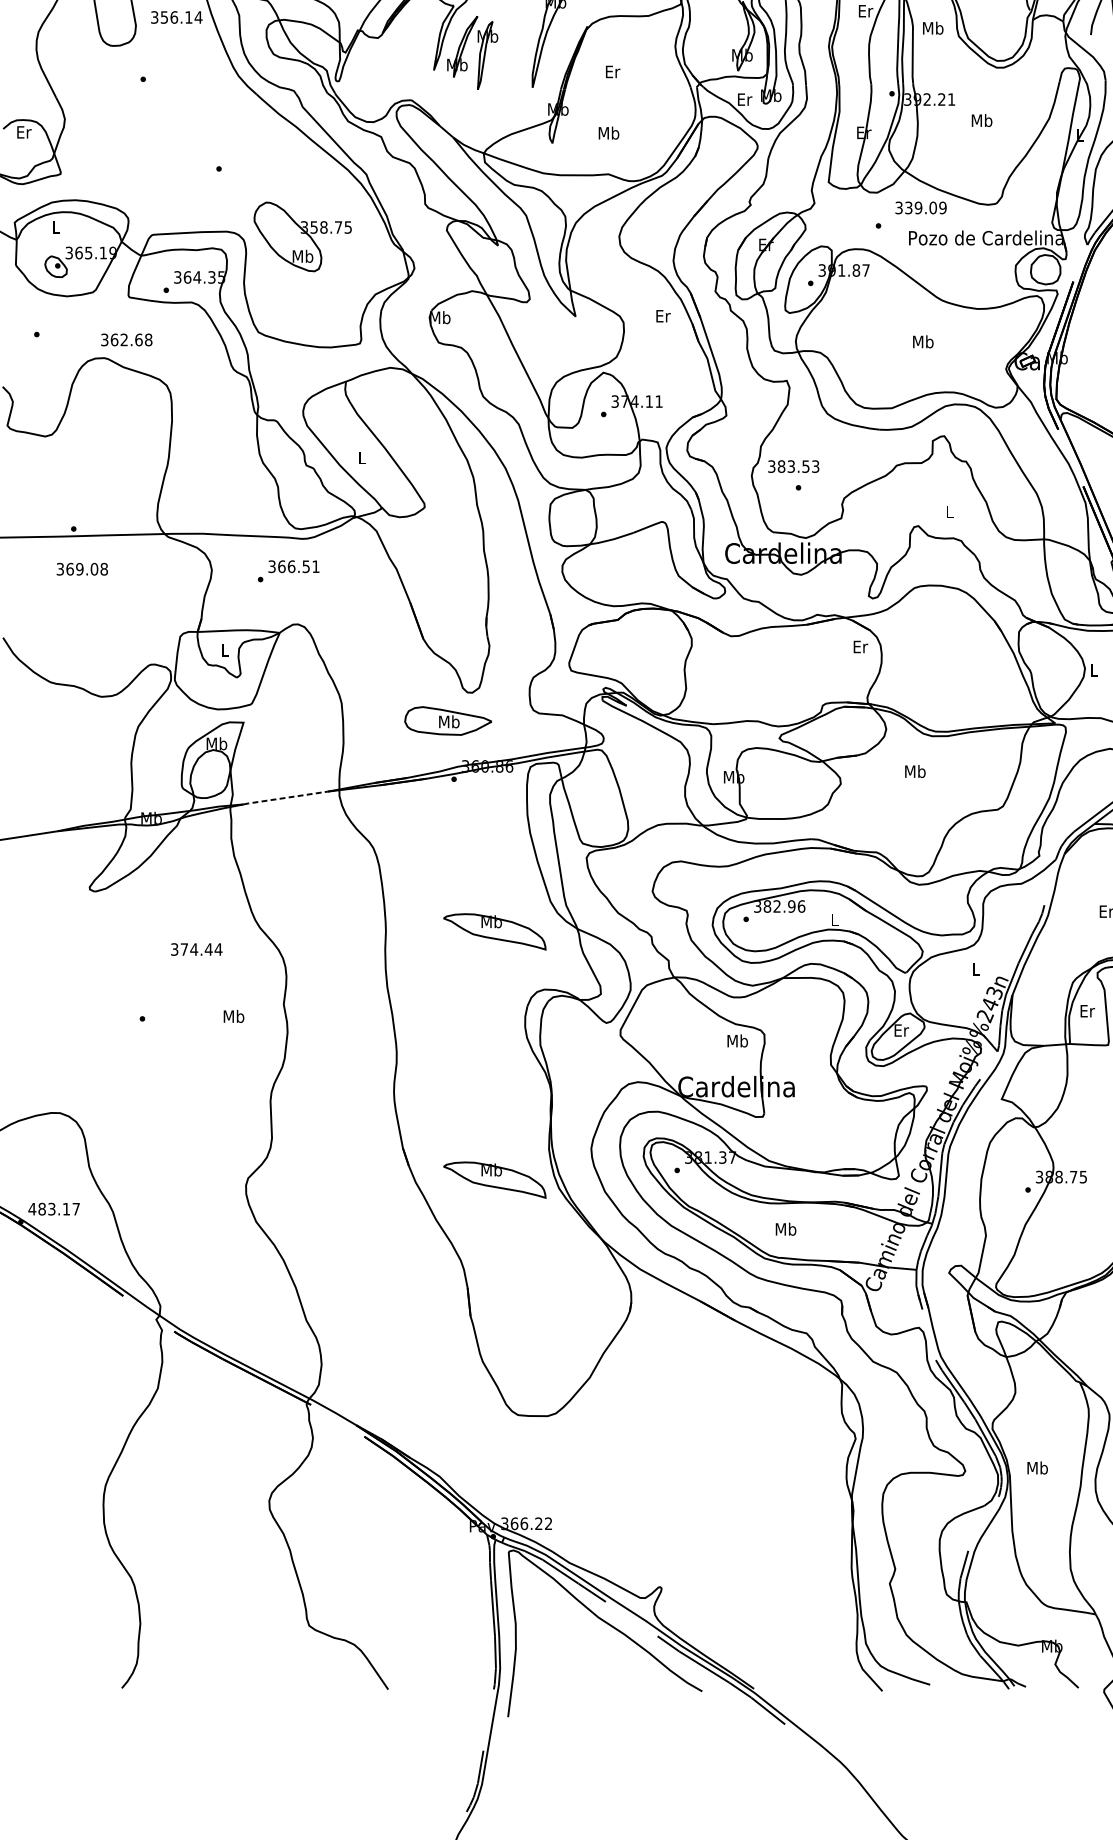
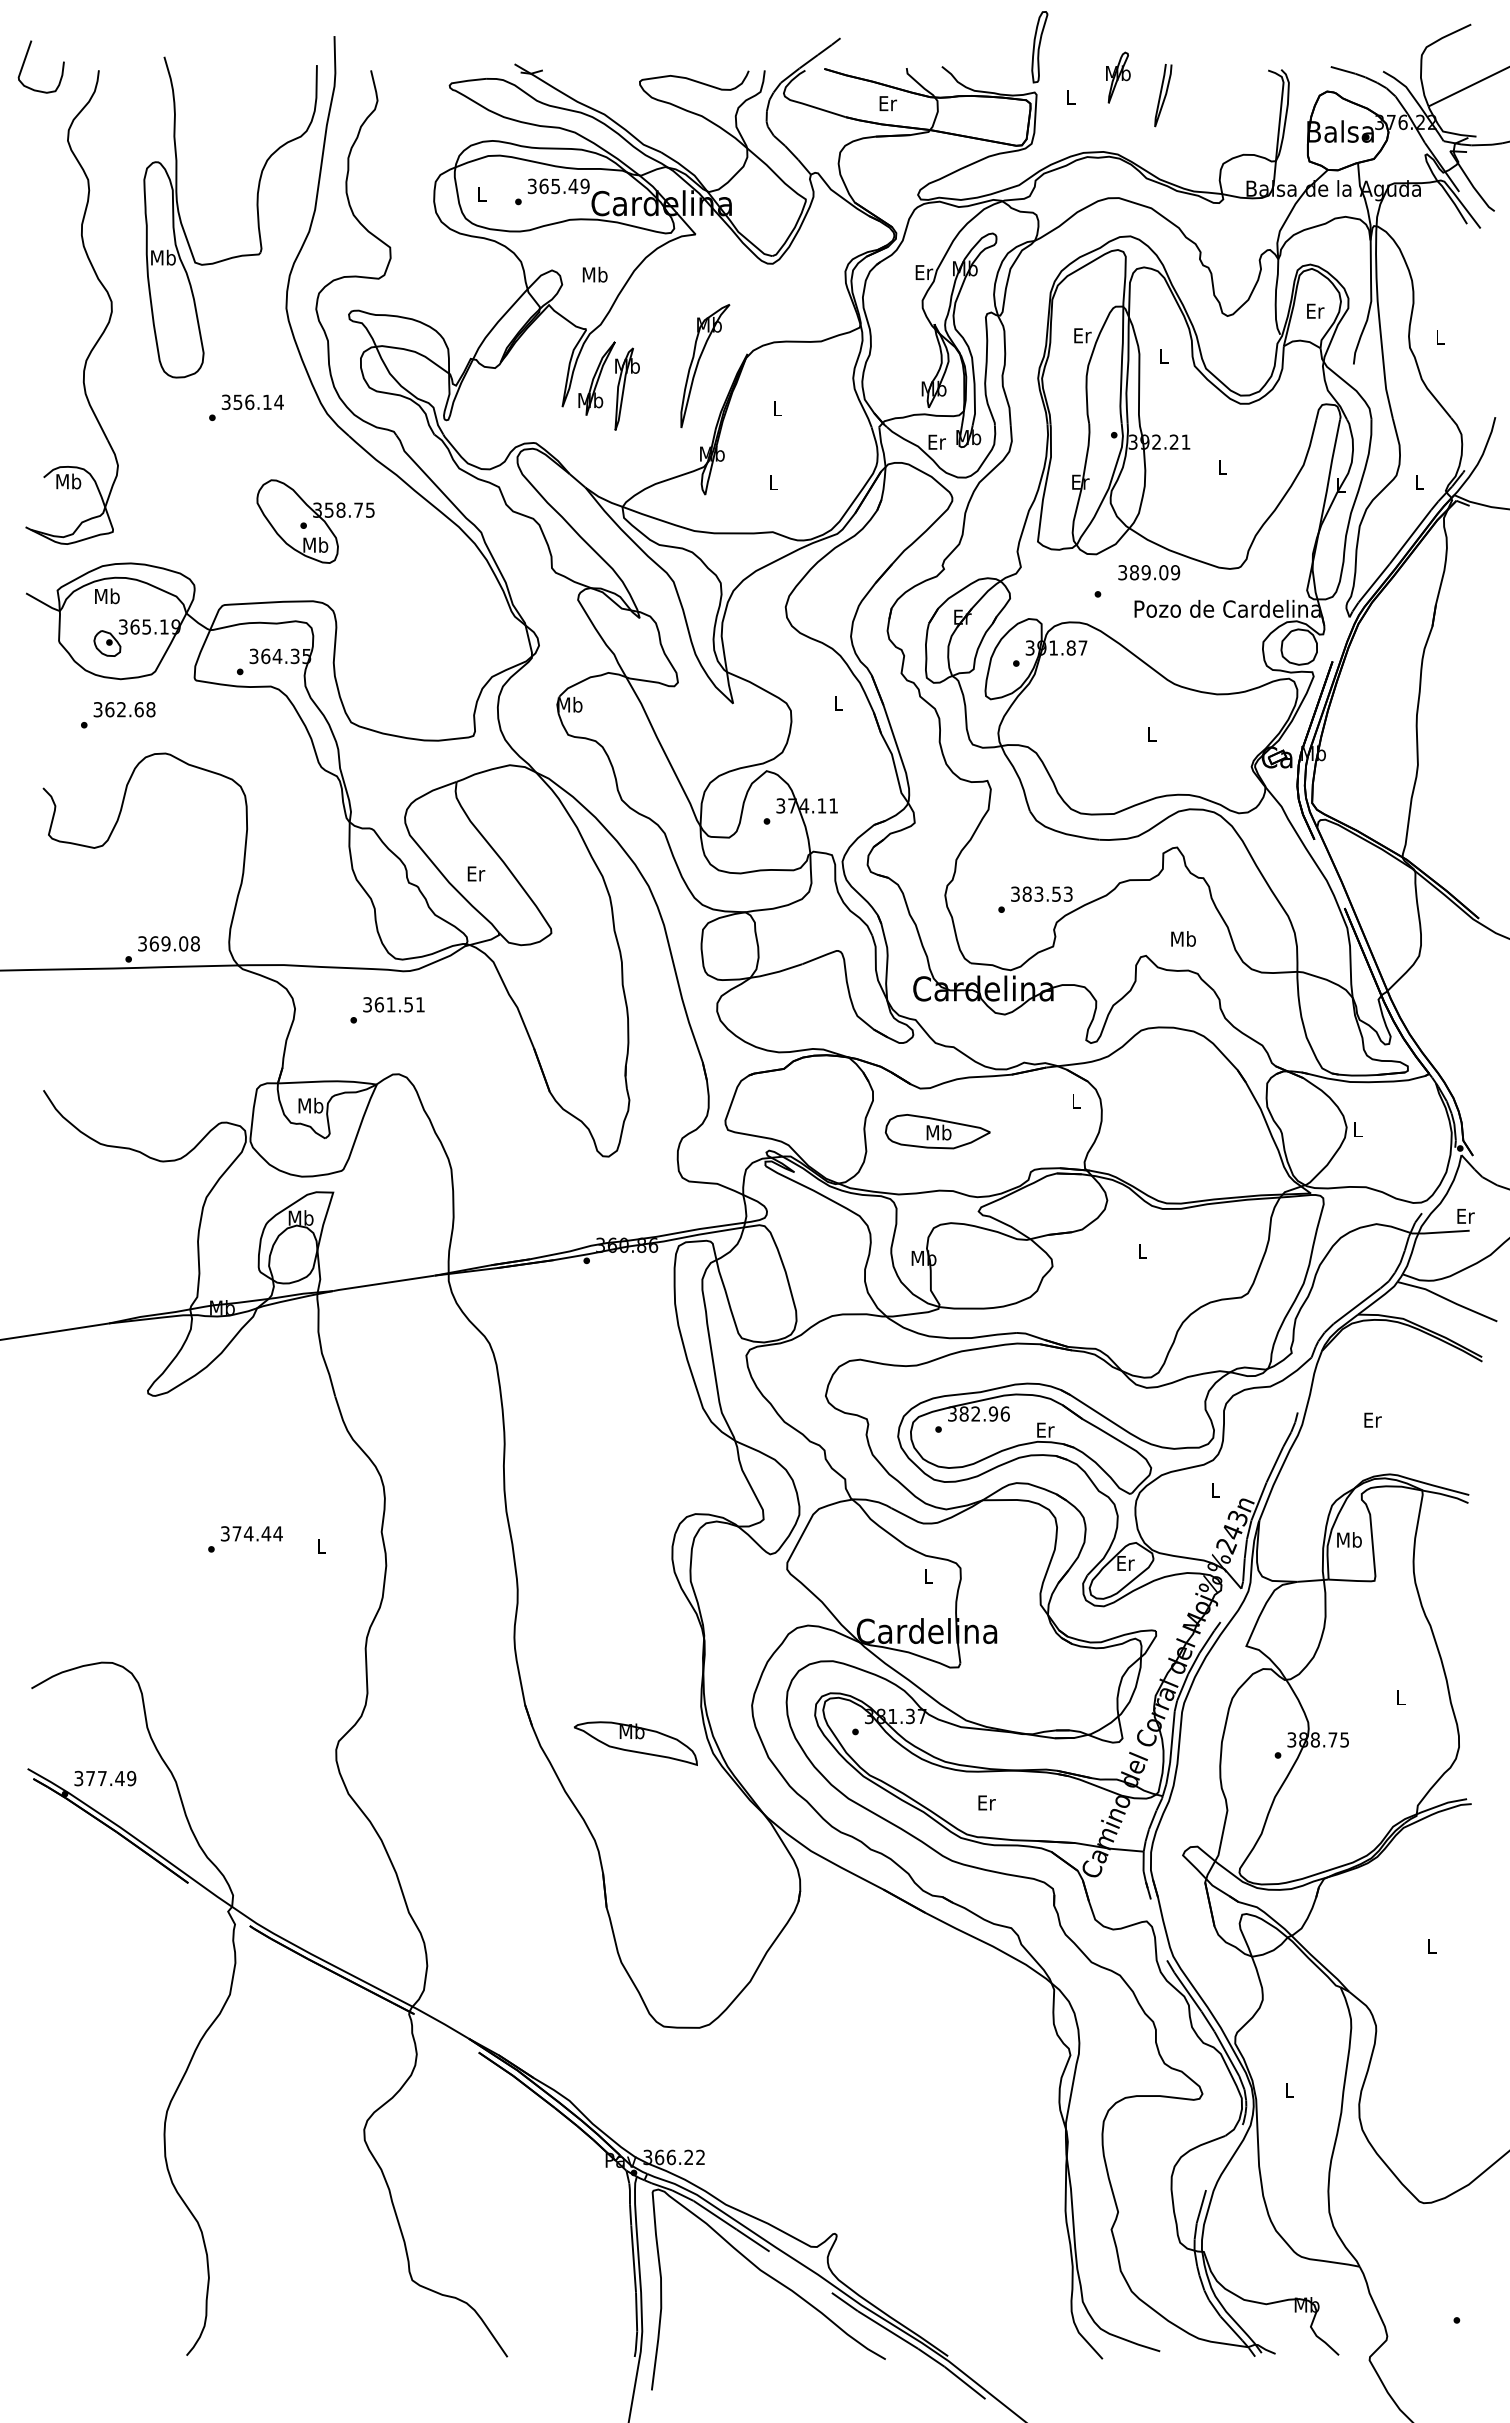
text: (176, 16) -> (252, 401), moved
text: (932, 28) -> (1163, 356), Mb -> L
text: (612, 71) -> (777, 408), Er -> L
text: (981, 120) -> (1222, 467), Mb -> L
text: (23, 132) -> (68, 481), Er -> Mb
text: (609, 133) -> (773, 482), Mb -> L
text: (908, 207) -> (1134, 572), 339.09 -> 389.09
text: (56, 227) -> (107, 596), L -> Mb
part: (302, 236) -> (315, 521), moved
text: (663, 315) -> (838, 702), Er -> L
text: (126, 339) -> (124, 709), moved
text: (922, 341) -> (1151, 733), Mb -> L
text: (362, 457) -> (476, 873), L -> Er
text: (793, 466) -> (1041, 893), moved
text: (949, 511) -> (1183, 938), L -> Mb
text: (291, 566) -> (390, 1004), 366.51 -> 361.51
text: (81, 568) -> (168, 943), moved
text: (860, 647) -> (1076, 1101), Er -> L
text: (224, 650) -> (310, 1105), L -> Mb
part: (448, 720) -> (937, 1131), moved
text: (915, 771) -> (1142, 1251), Mb -> L
line: (285, 798) -> (383, 1283), dashed -> solid
text: (834, 919) -> (1045, 1429), L -> Er
part: (494, 931) -> (635, 1444), removed
text: (196, 949) -> (251, 1533), moved
text: (1087, 1010) -> (1349, 1539), Er -> Mb
text: (233, 1016) -> (321, 1546), Mb -> L
text: (737, 1040) -> (928, 1575), Mb -> L
text: (54, 1209) -> (105, 1778), 483.17 -> 377.49
text: (785, 1229) -> (986, 1802), Mb -> Er
text: (1037, 1468) -> (1289, 2090), Mb -> L

